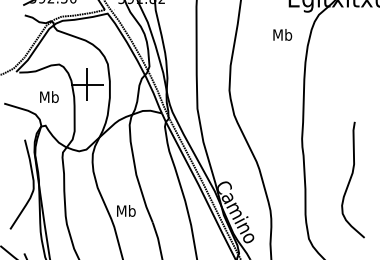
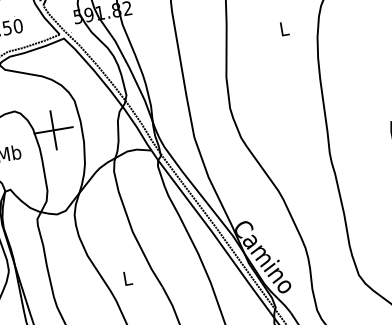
text: (282, 34) -> (283, 28), Mb -> L
text: (126, 210) -> (127, 277), Mb -> L

